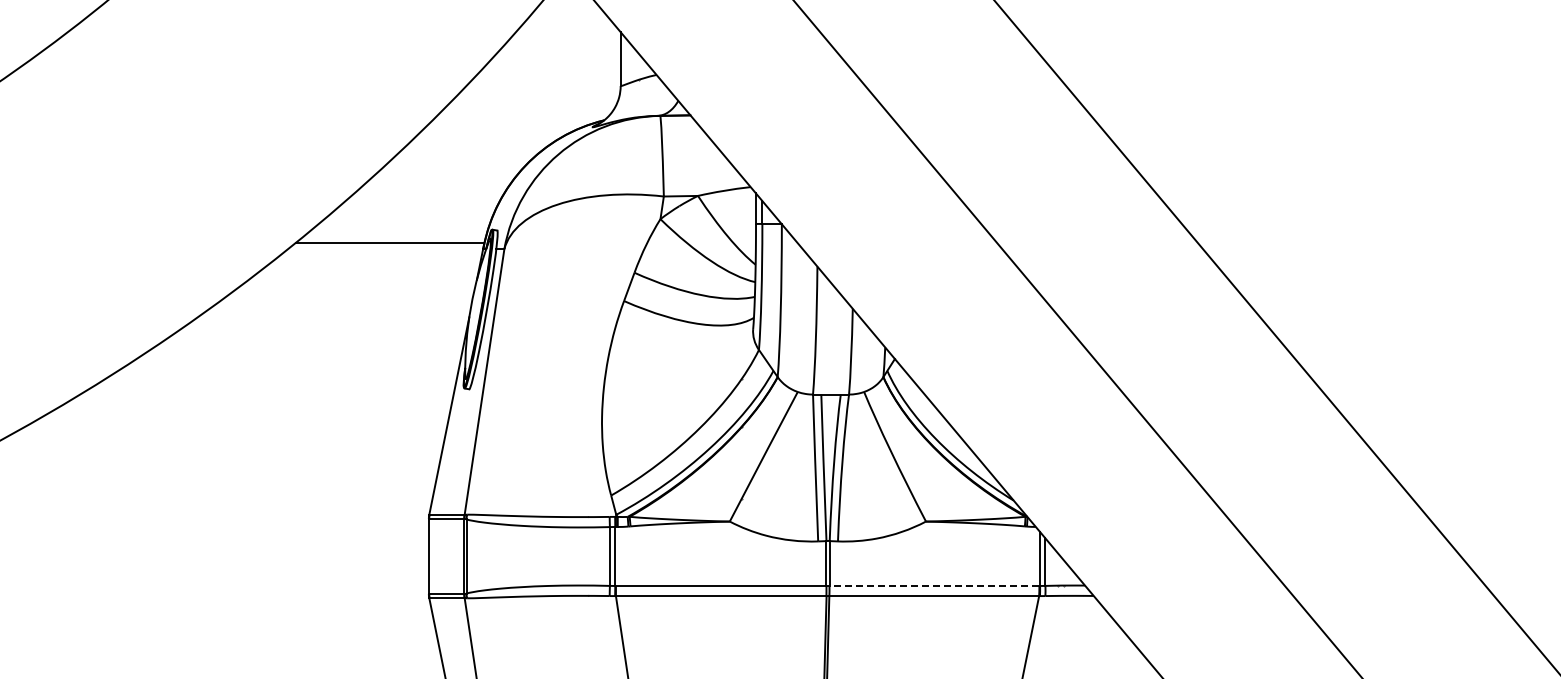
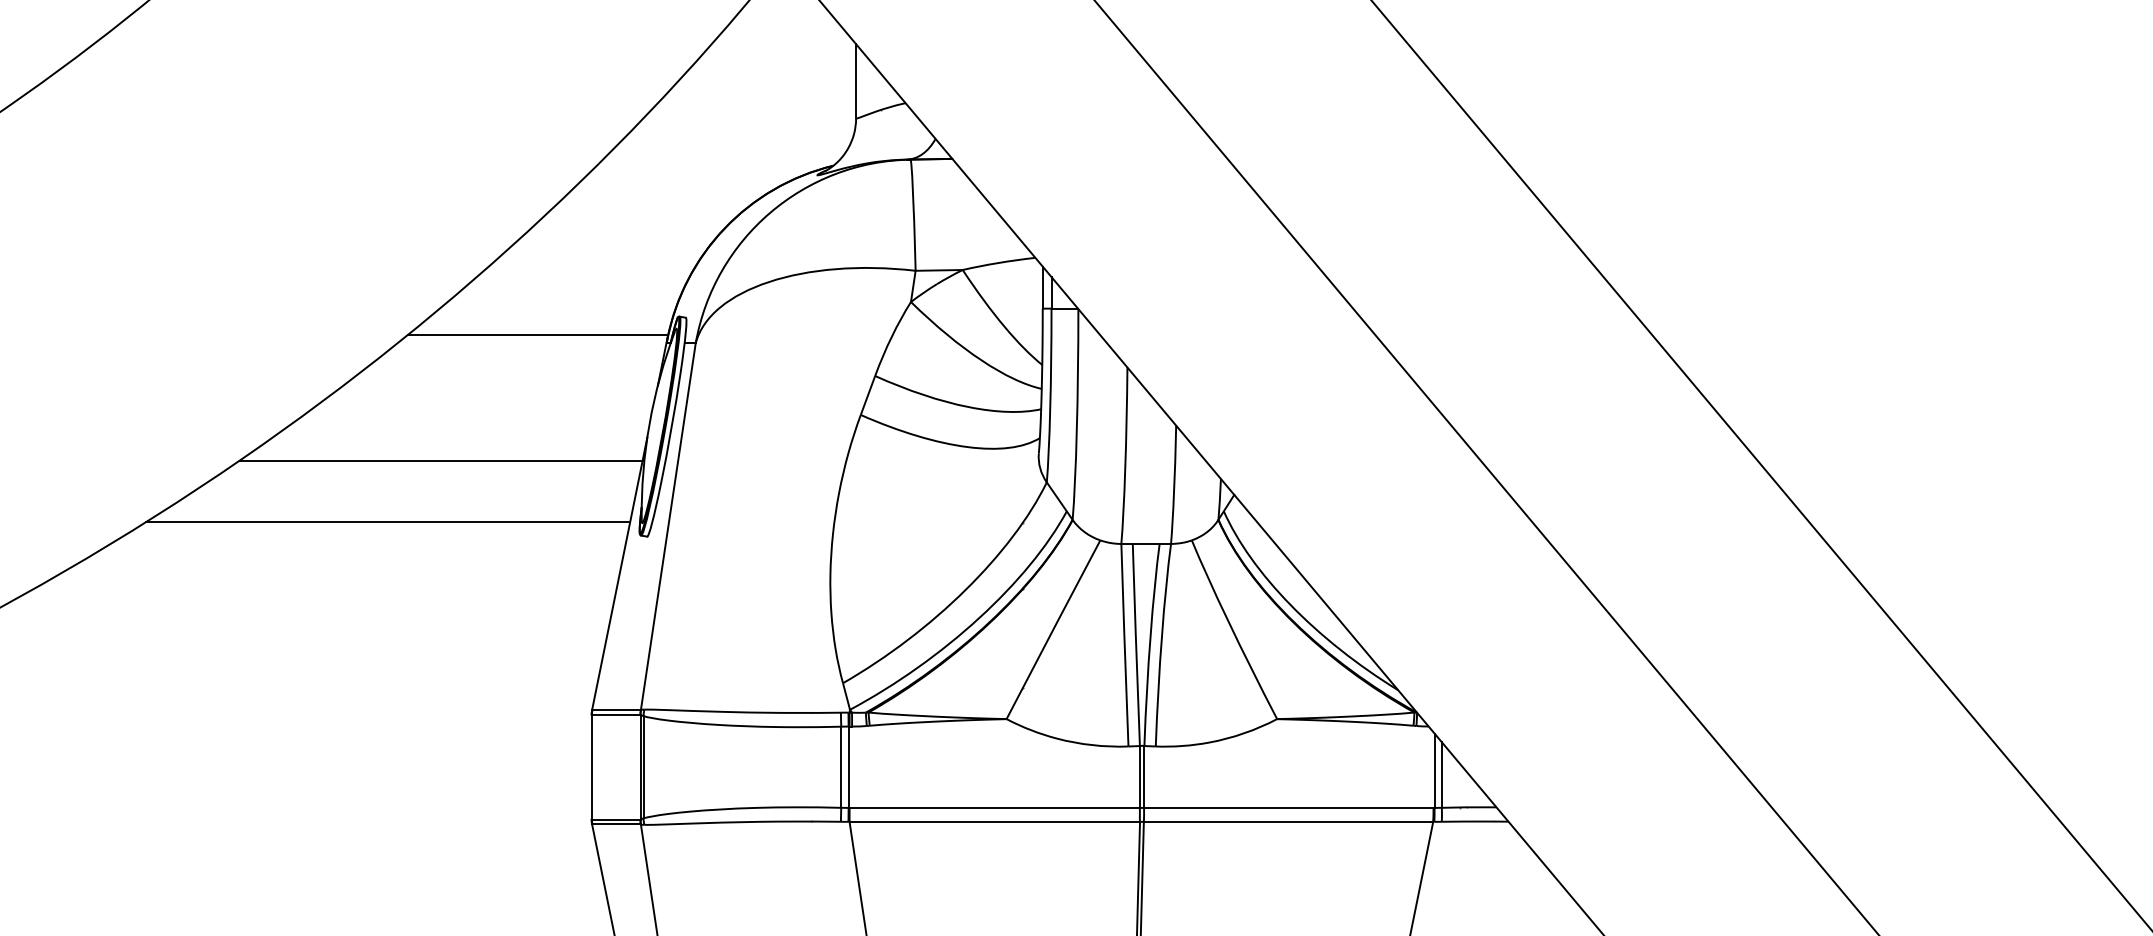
line: (319, 334) -> (440, 461), added
line: (280, 378) -> (386, 521), added
line: (934, 586) -> (1288, 808), dashed -> solid

